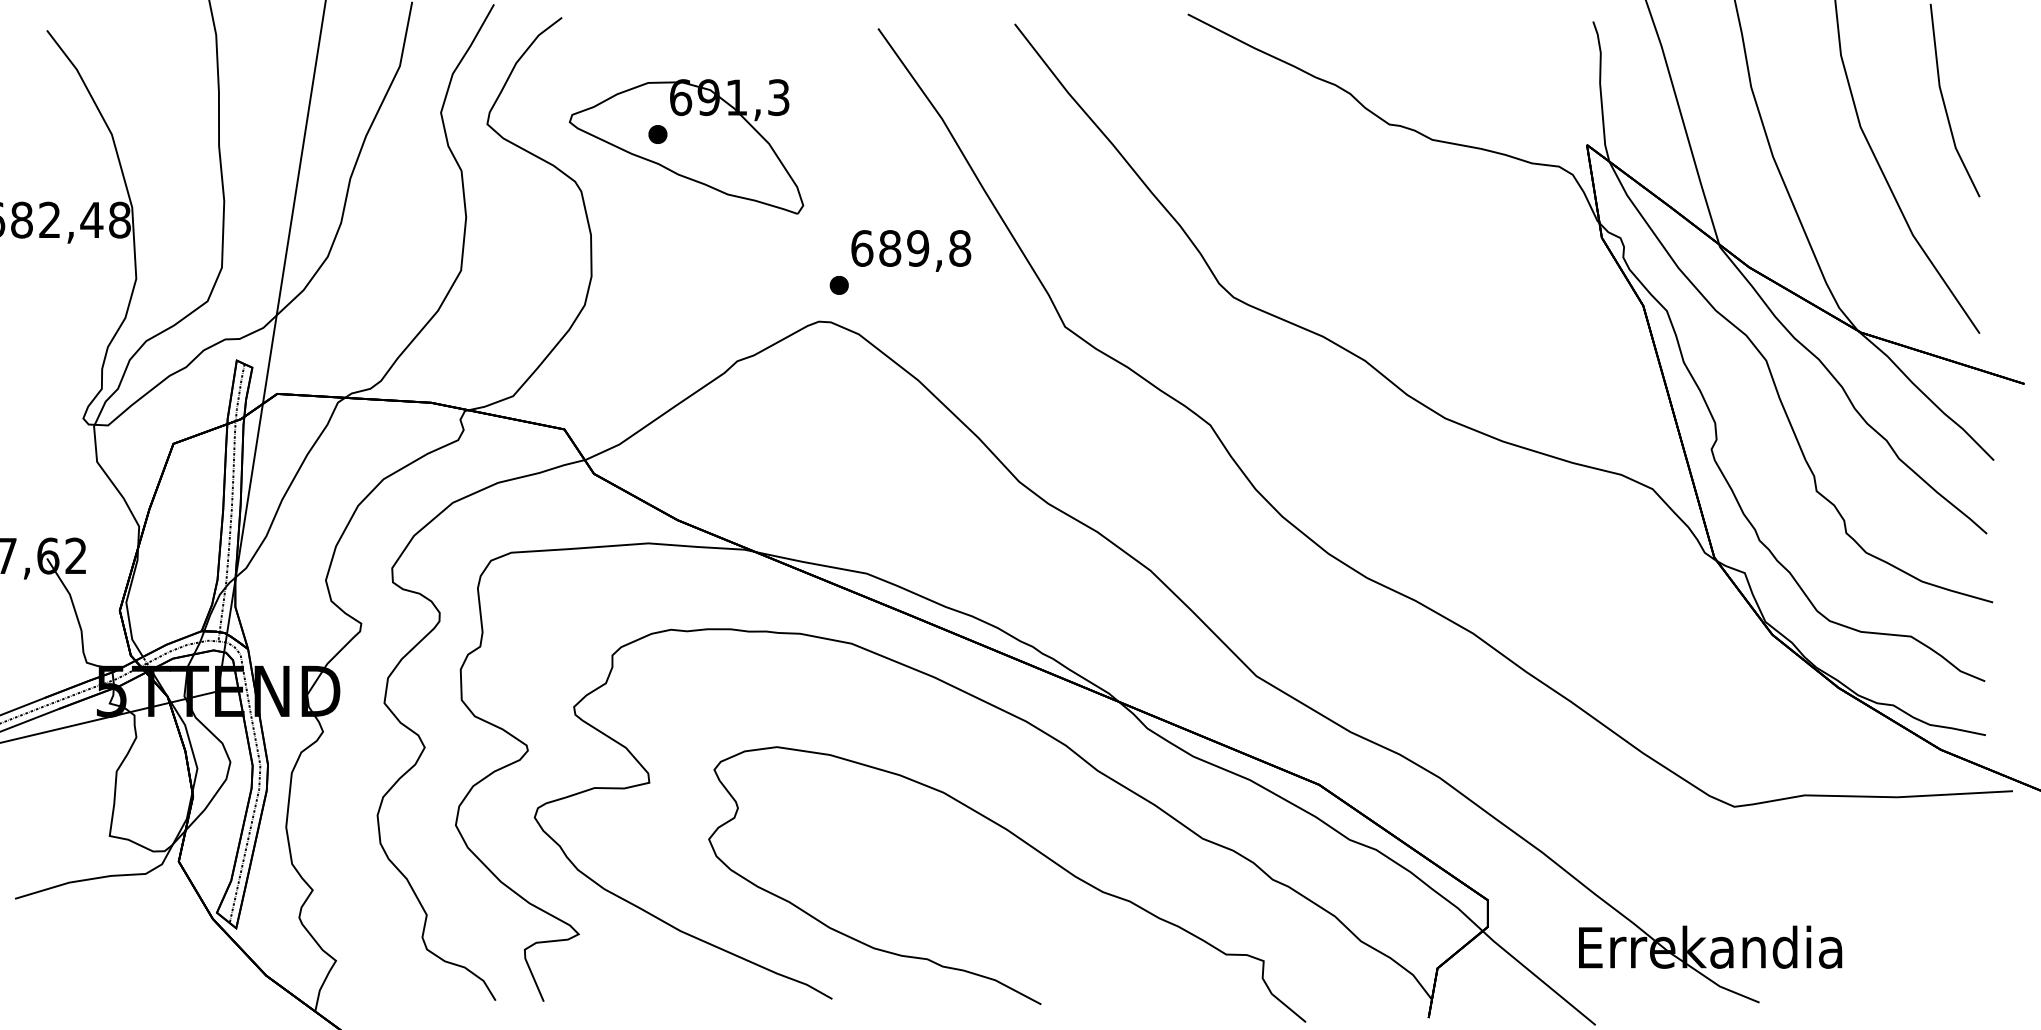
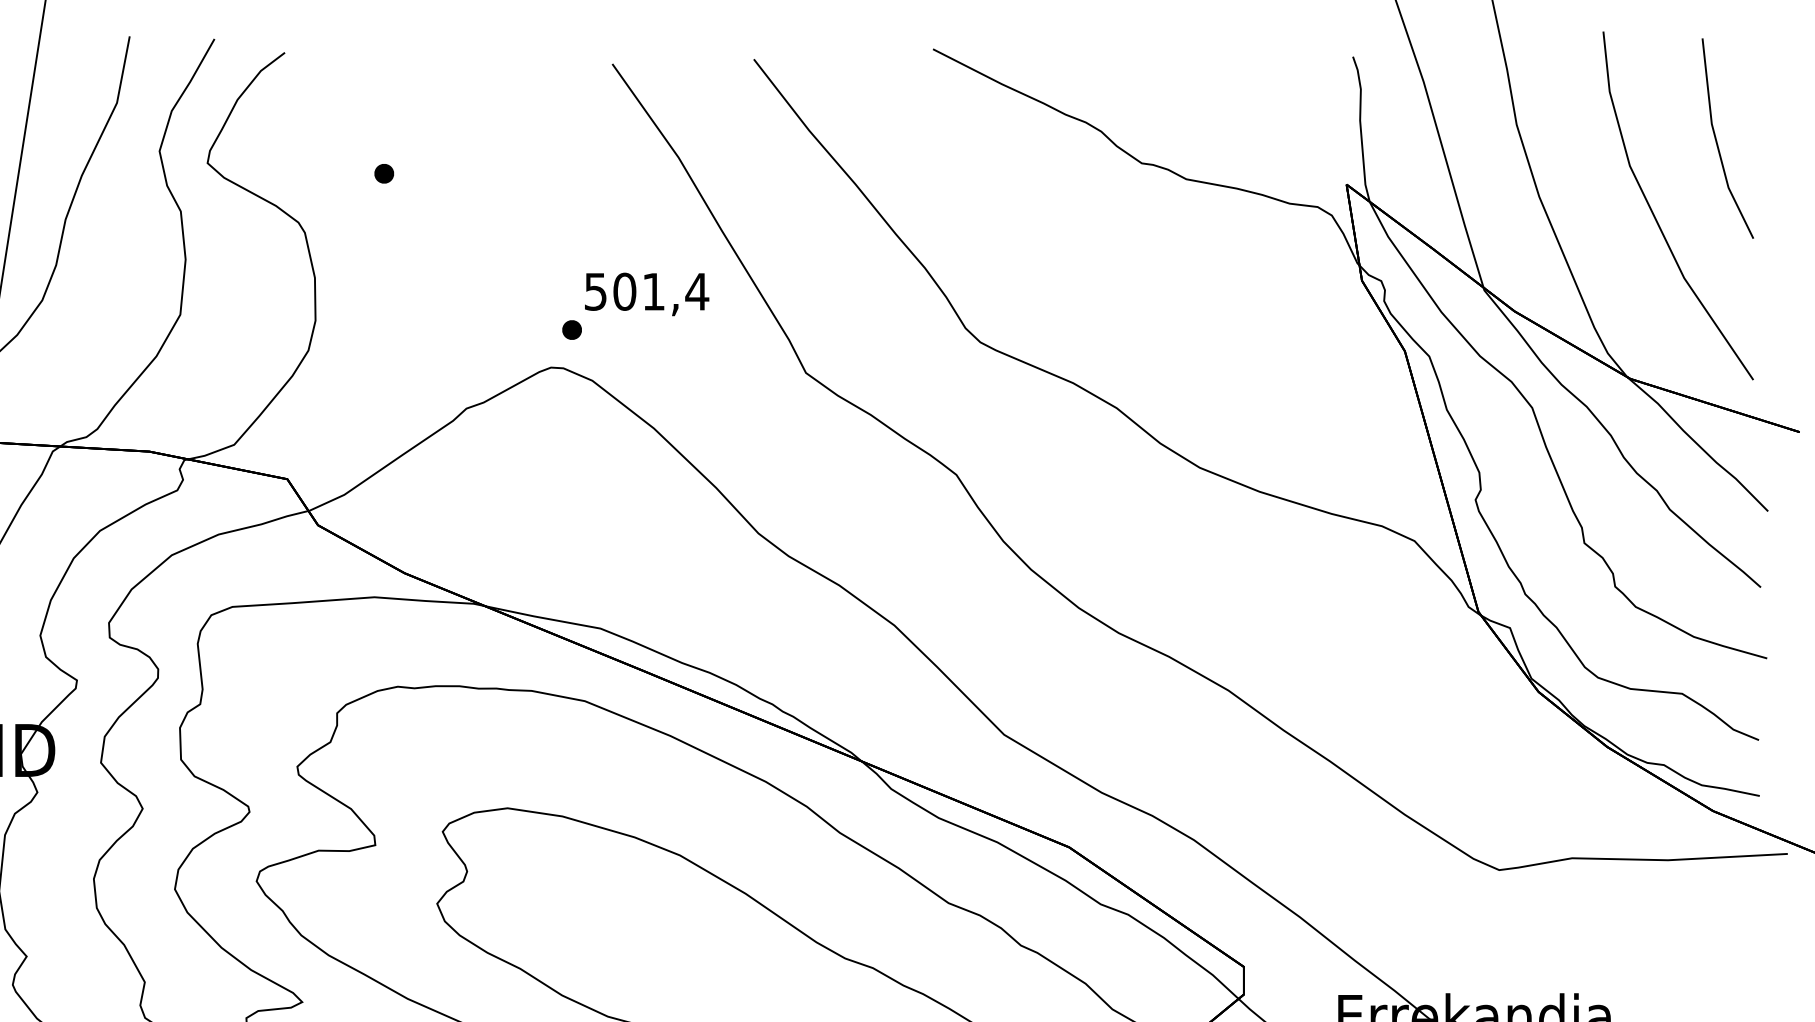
part: (686, 146) -> (413, 186), removed
text: (911, 248) -> (646, 291), 689,8 -> 501,4

